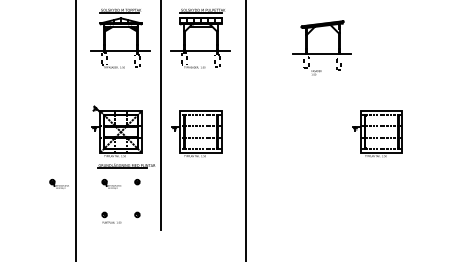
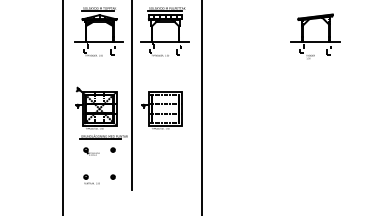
part: (322, 47) -> (315, 36), moved
part: (376, 134) -> (310, 110), removed
part: (59, 183) -> (48, 151), removed

